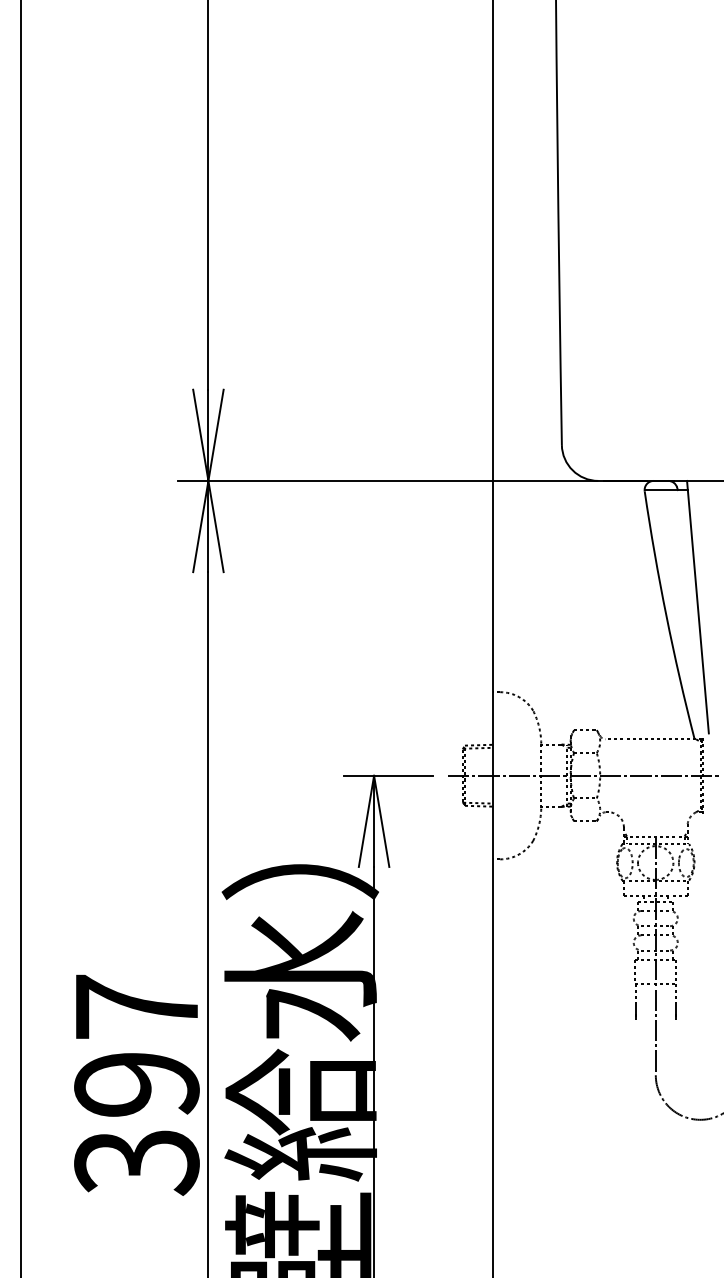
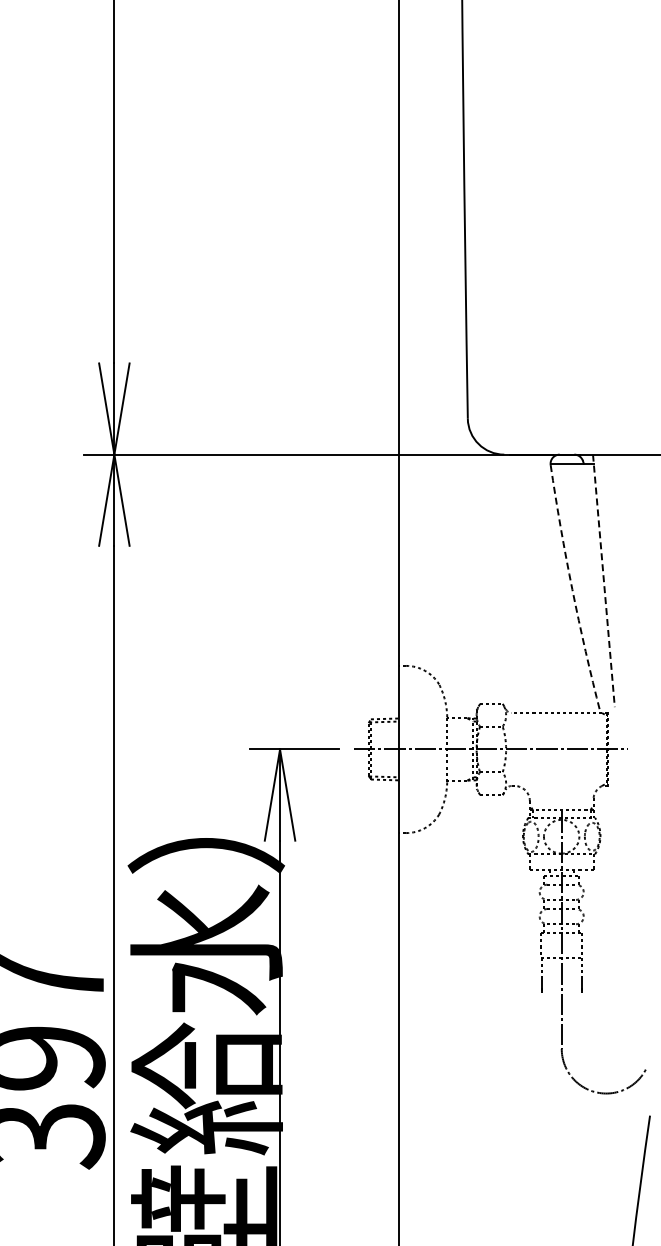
line: (697, 607) -> (603, 581), solid -> dashed
arc: (666, 616) -> (572, 590), solid -> dashed

